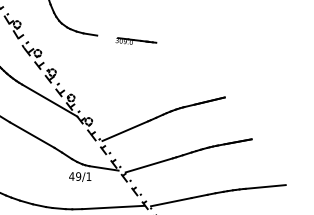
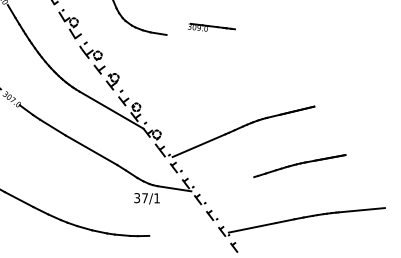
part: (135, 41) -> (211, 27), moved
line: (148, 165) -> (226, 185), removed
text: (75, 176) -> (141, 198), 49/1 -> 37/1
line: (113, 207) -> (185, 233), removed

